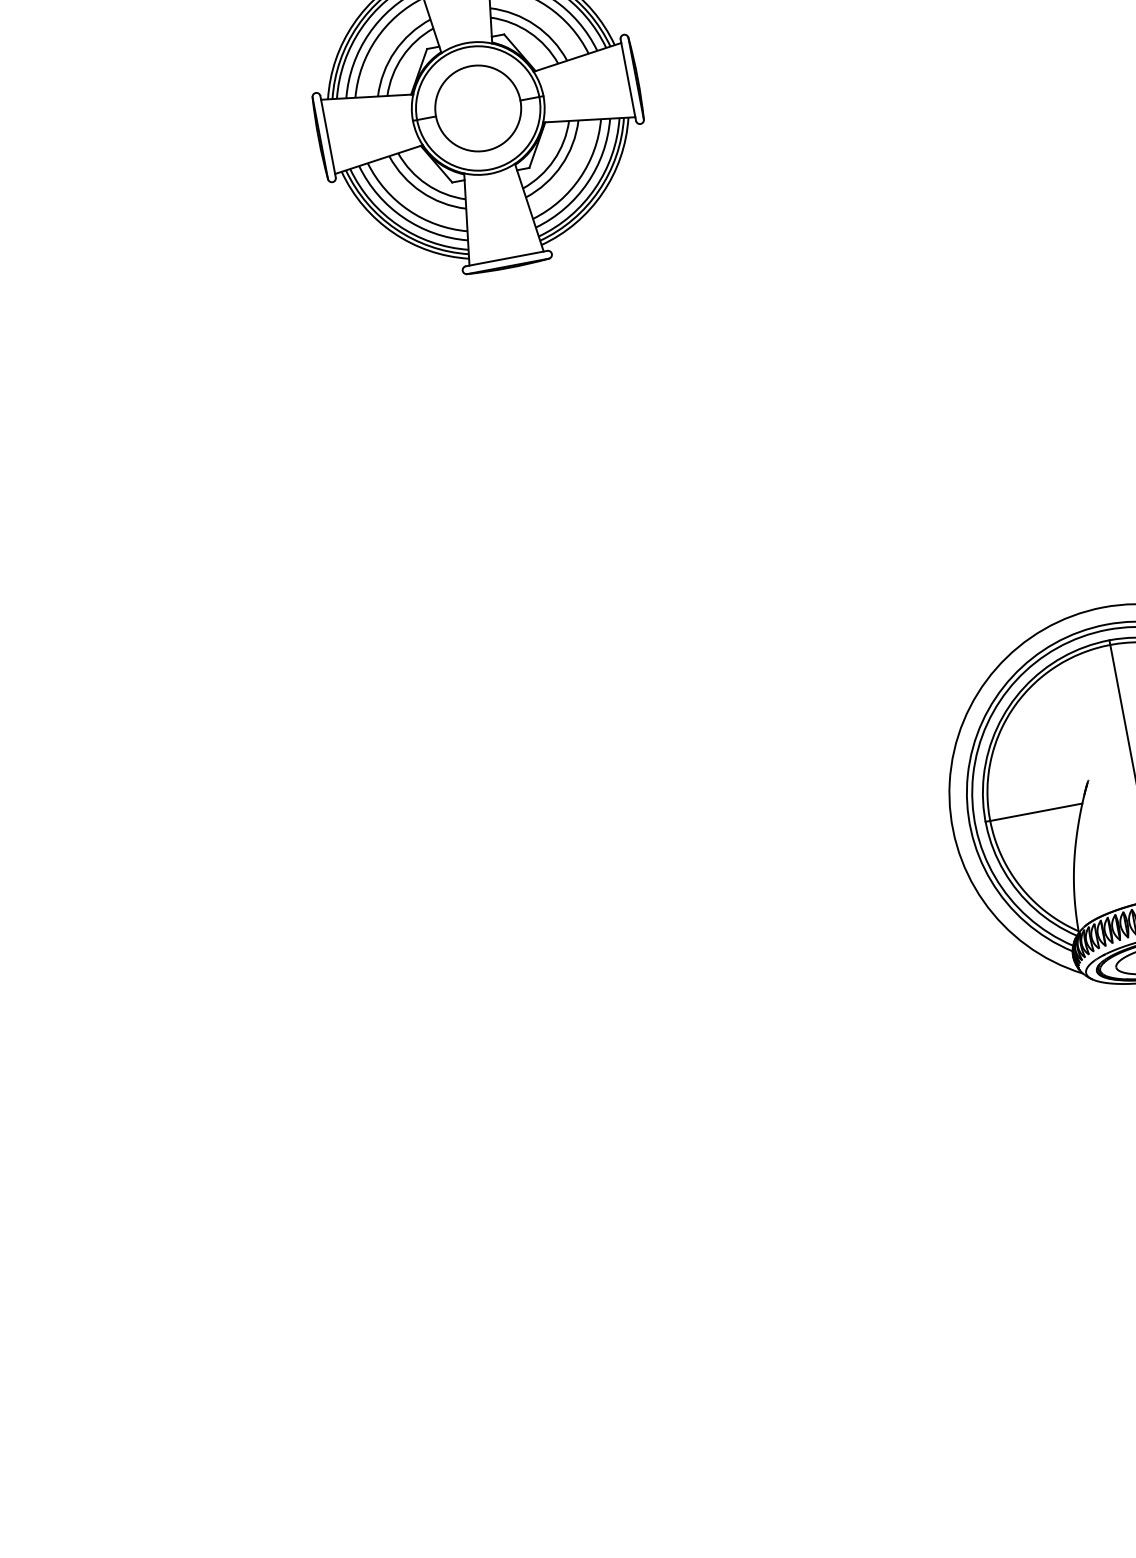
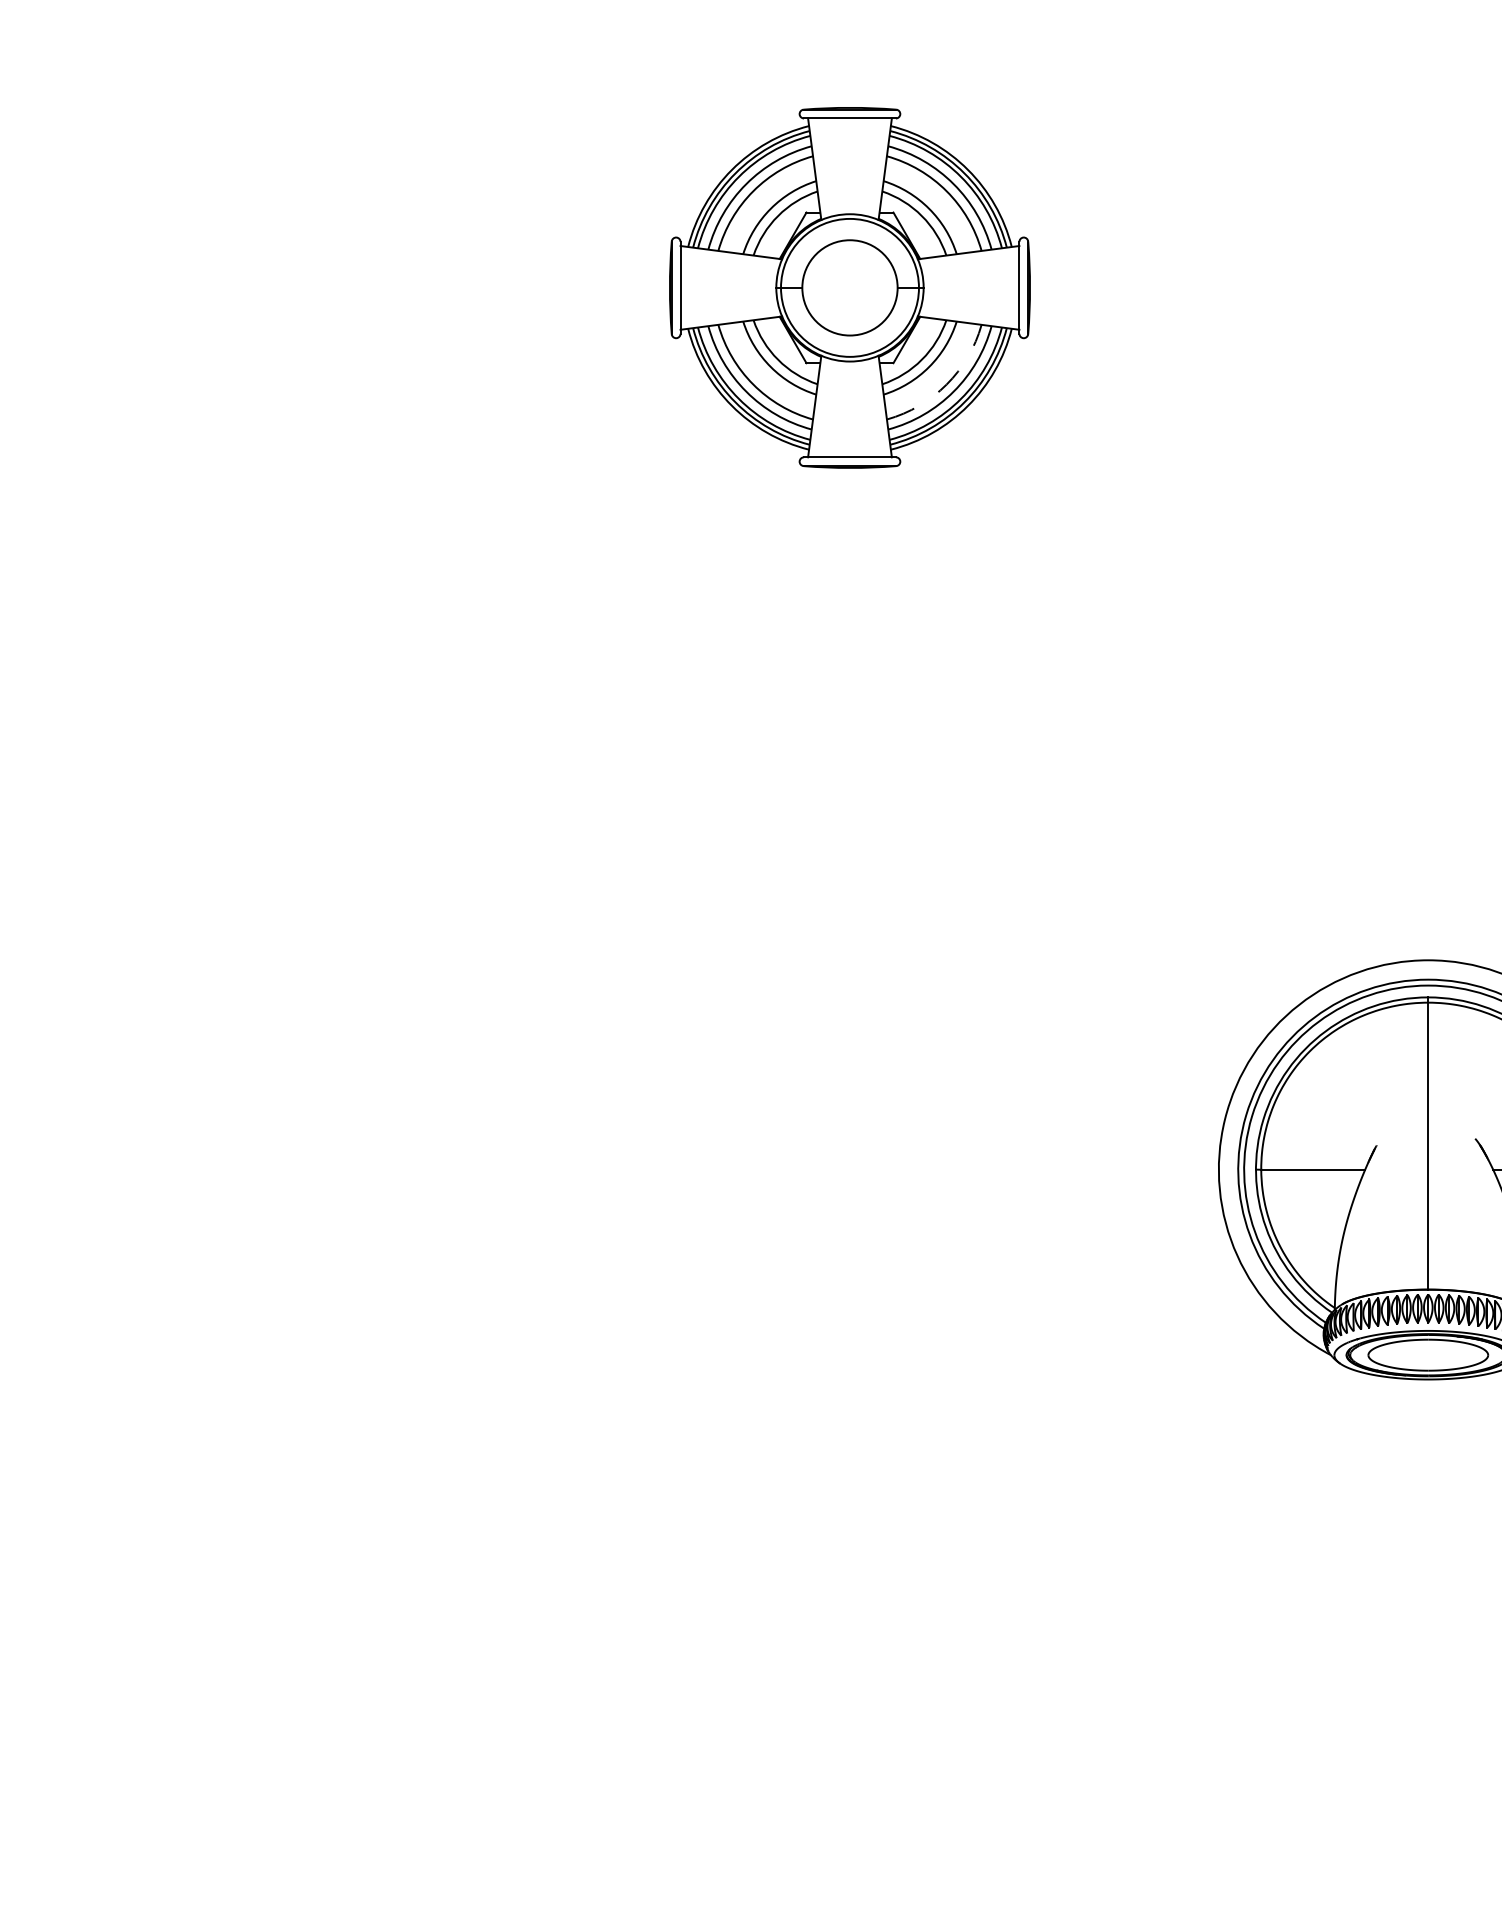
arc: (579, 177) -> (946, 384), solid -> dashed

